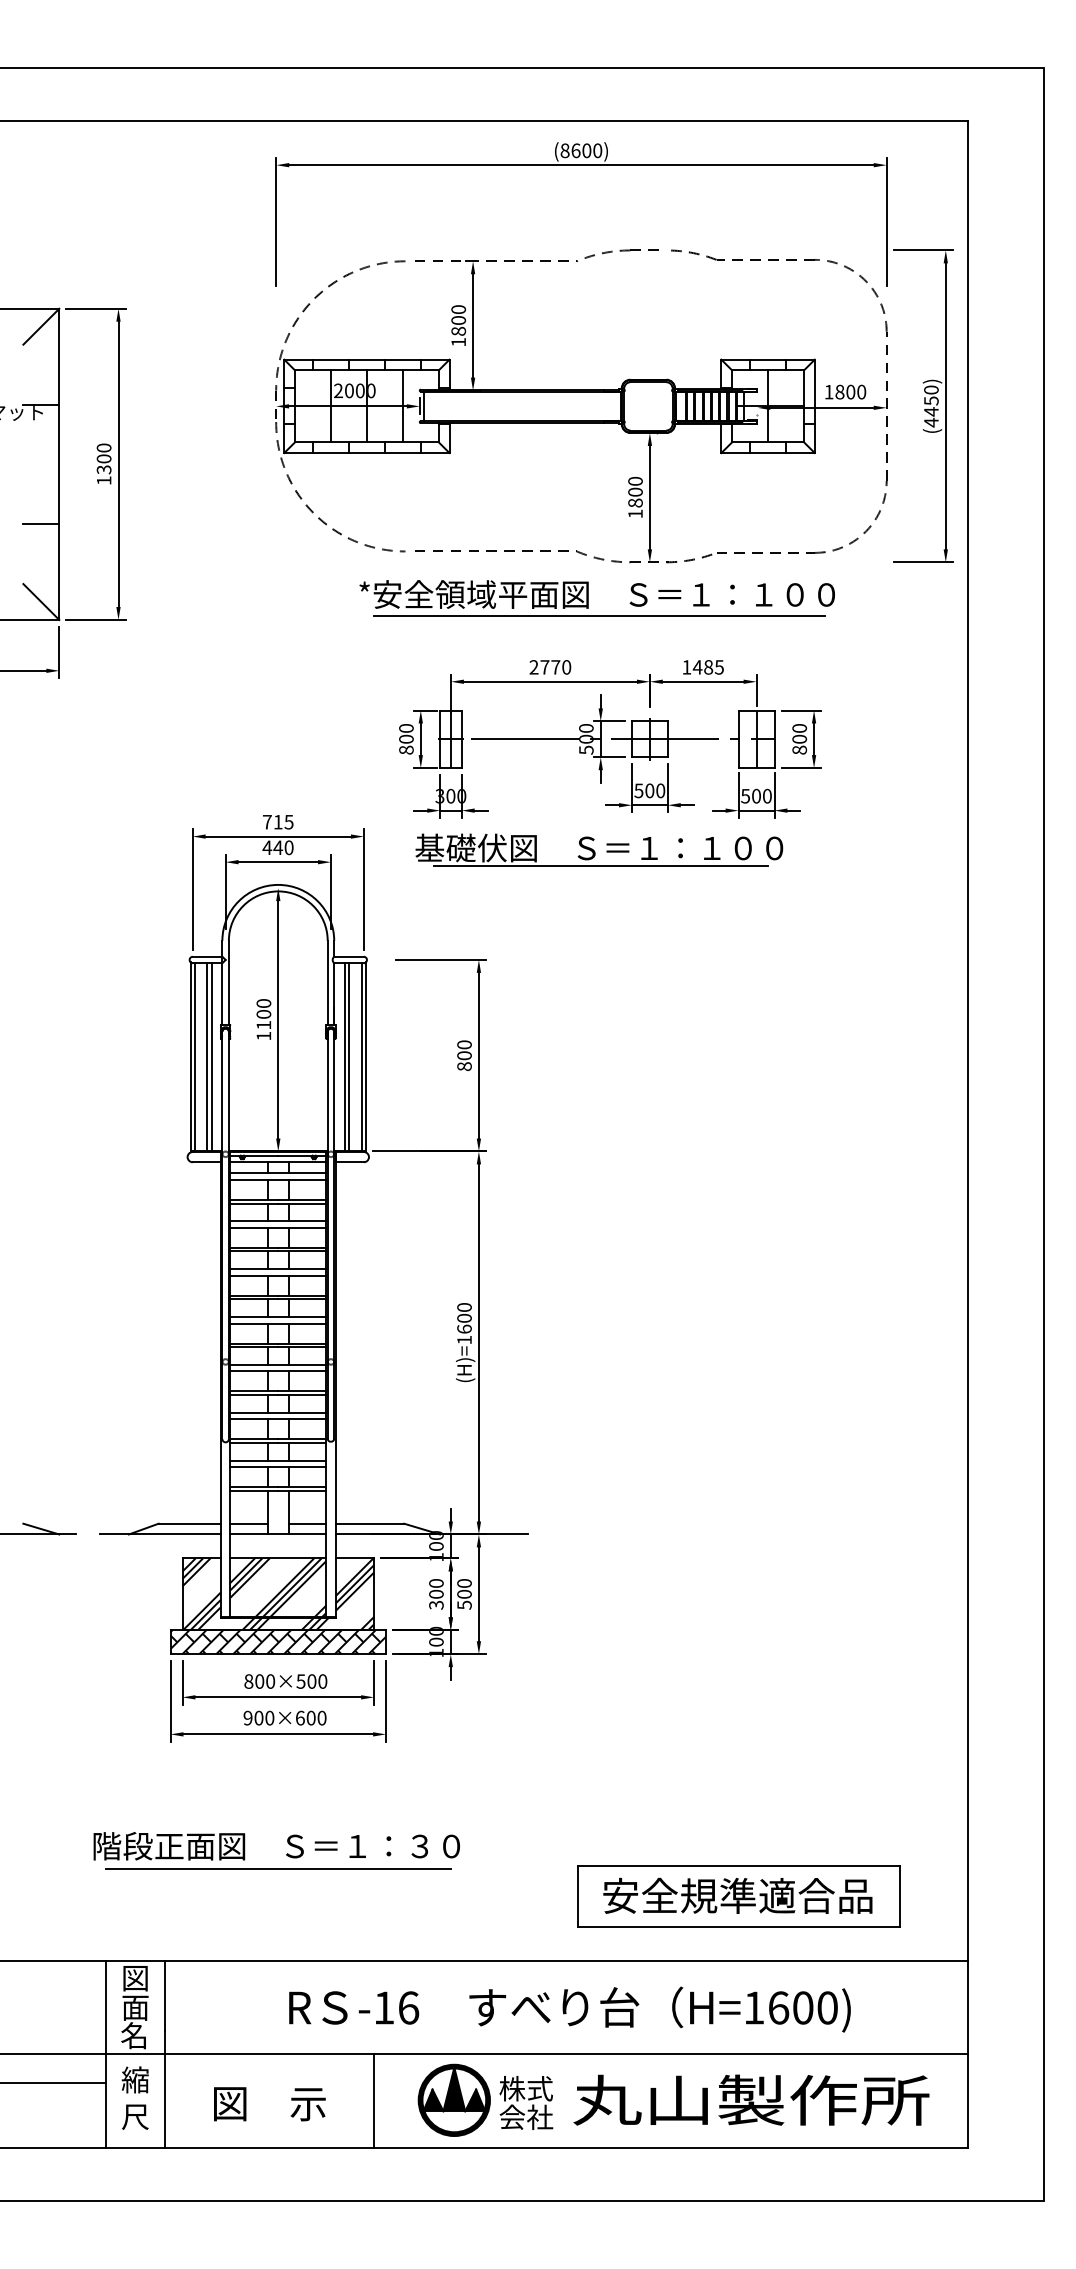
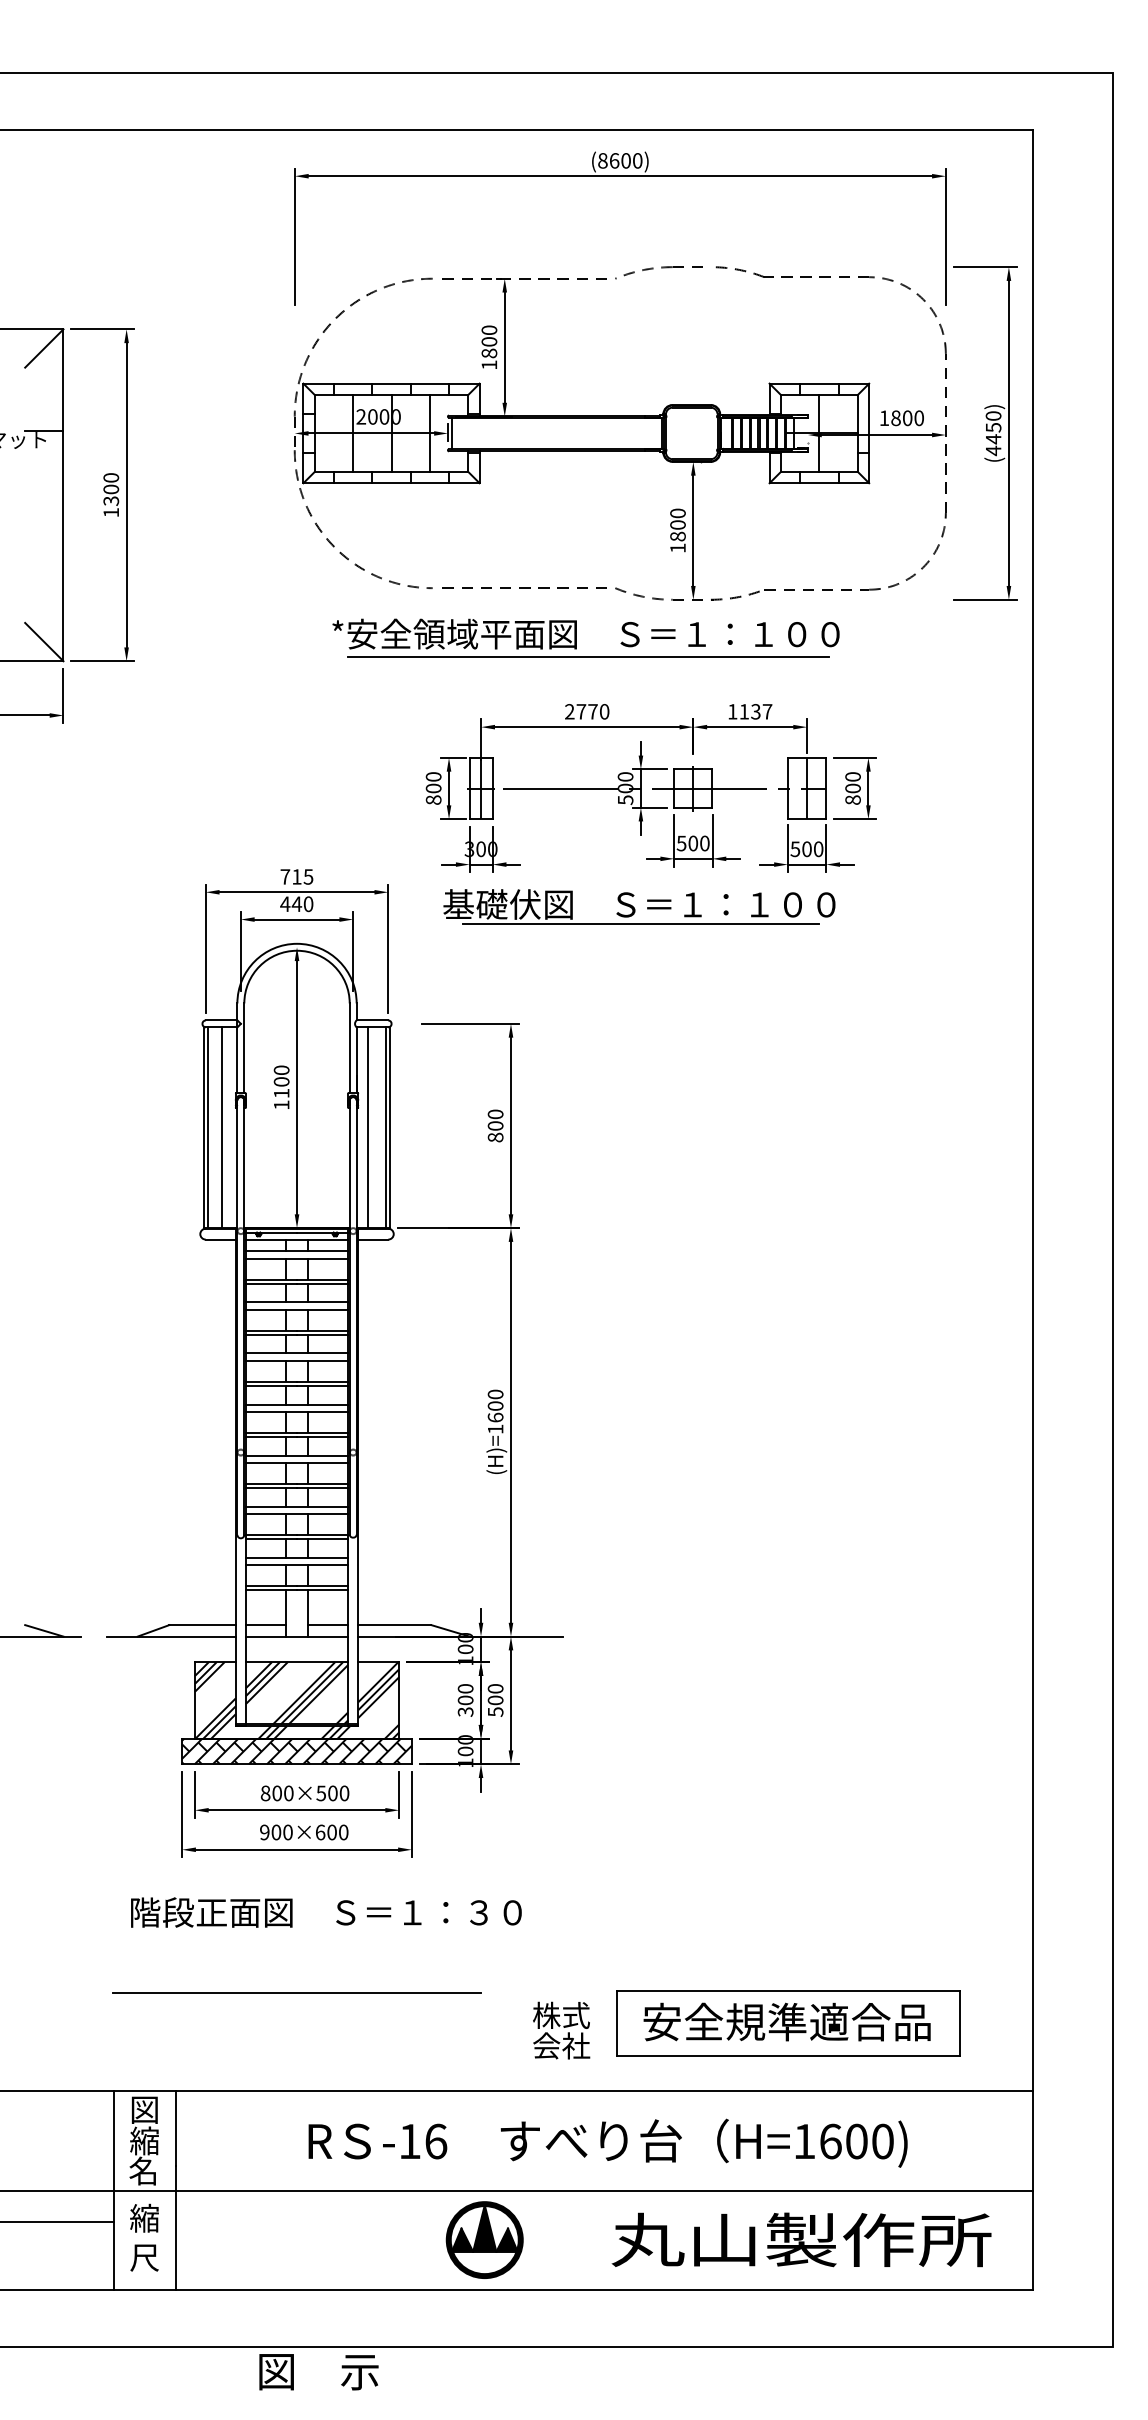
line: (41, 524) -> (44, 559), removed
part: (588, 598) -> (576, 638), moved
text: (707, 667) -> (754, 711), 1485 -> 1137
line: (211, 1057) -> (225, 1127), removed
line: (349, 1057) -> (372, 1127), removed
text: (276, 1846) -> (326, 1912), moved
text: (134, 2006) -> (143, 2139), 面 -> 縮
line: (374, 2100) -> (399, 2240), removed
text: (526, 2102) -> (561, 2030), moved
text: (269, 2104) -> (318, 2372), moved

